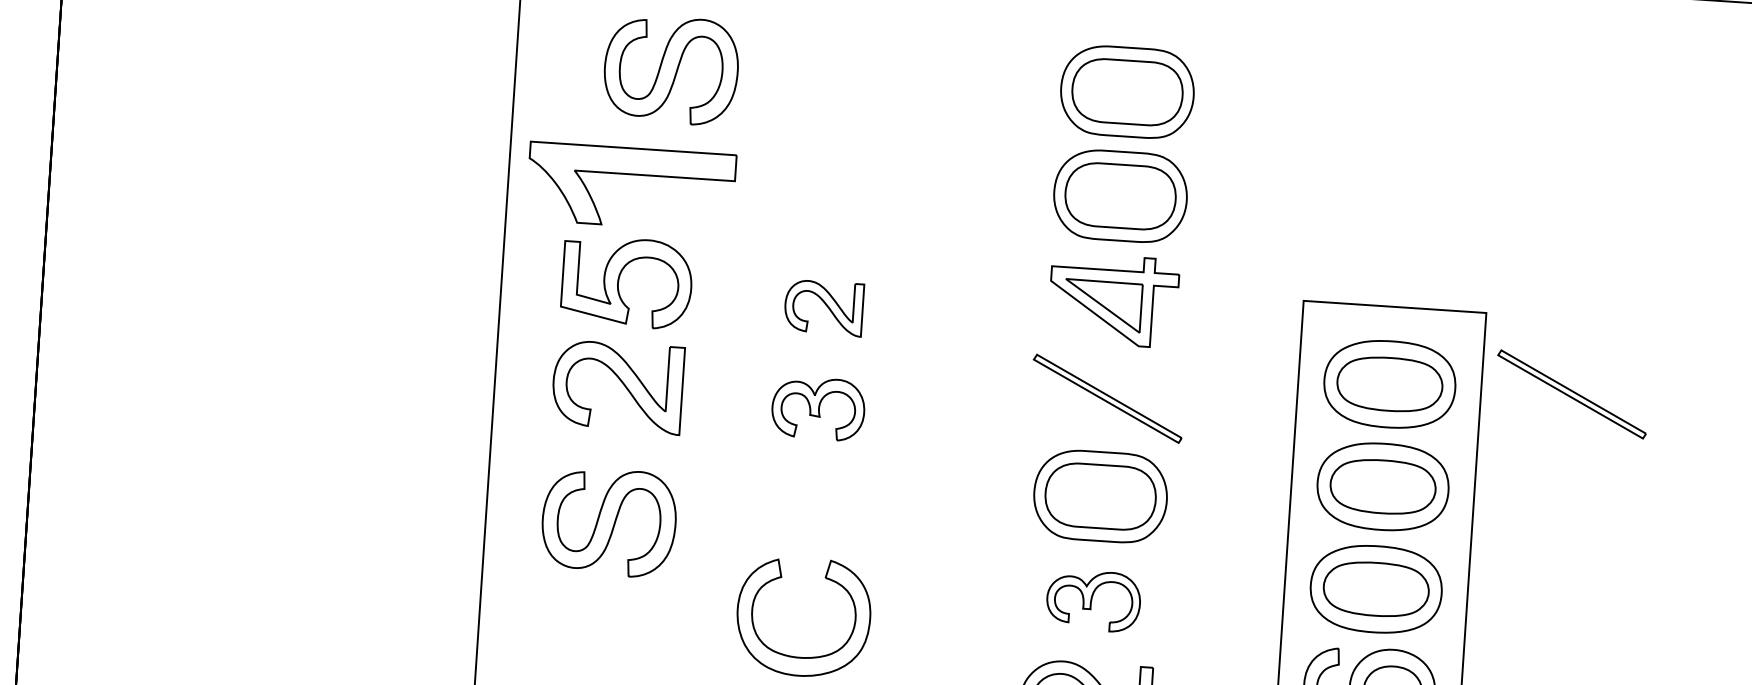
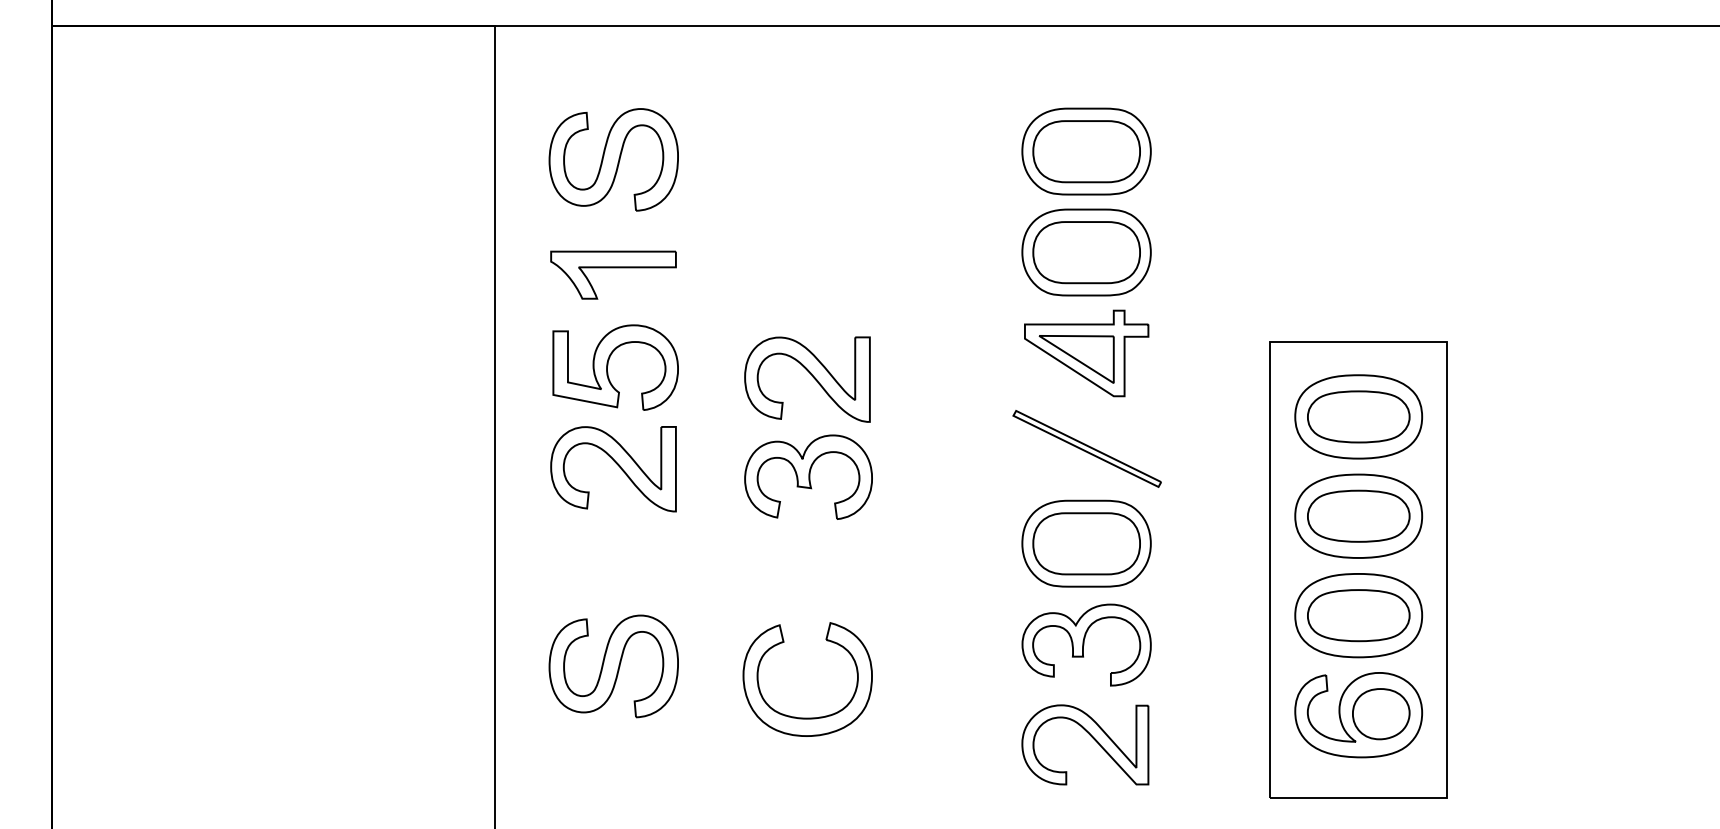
part: (670, 70) -> (613, 159), moved
part: (631, 186) -> (613, 274), size x0.62
part: (824, 308) -> (807, 379), size x1.67
part: (1571, 393) -> (1534, 414), removed
part: (818, 408) -> (808, 476), size x1.43
part: (608, 522) -> (613, 666), moved
part: (1093, 600) -> (1086, 644), size x1.43

